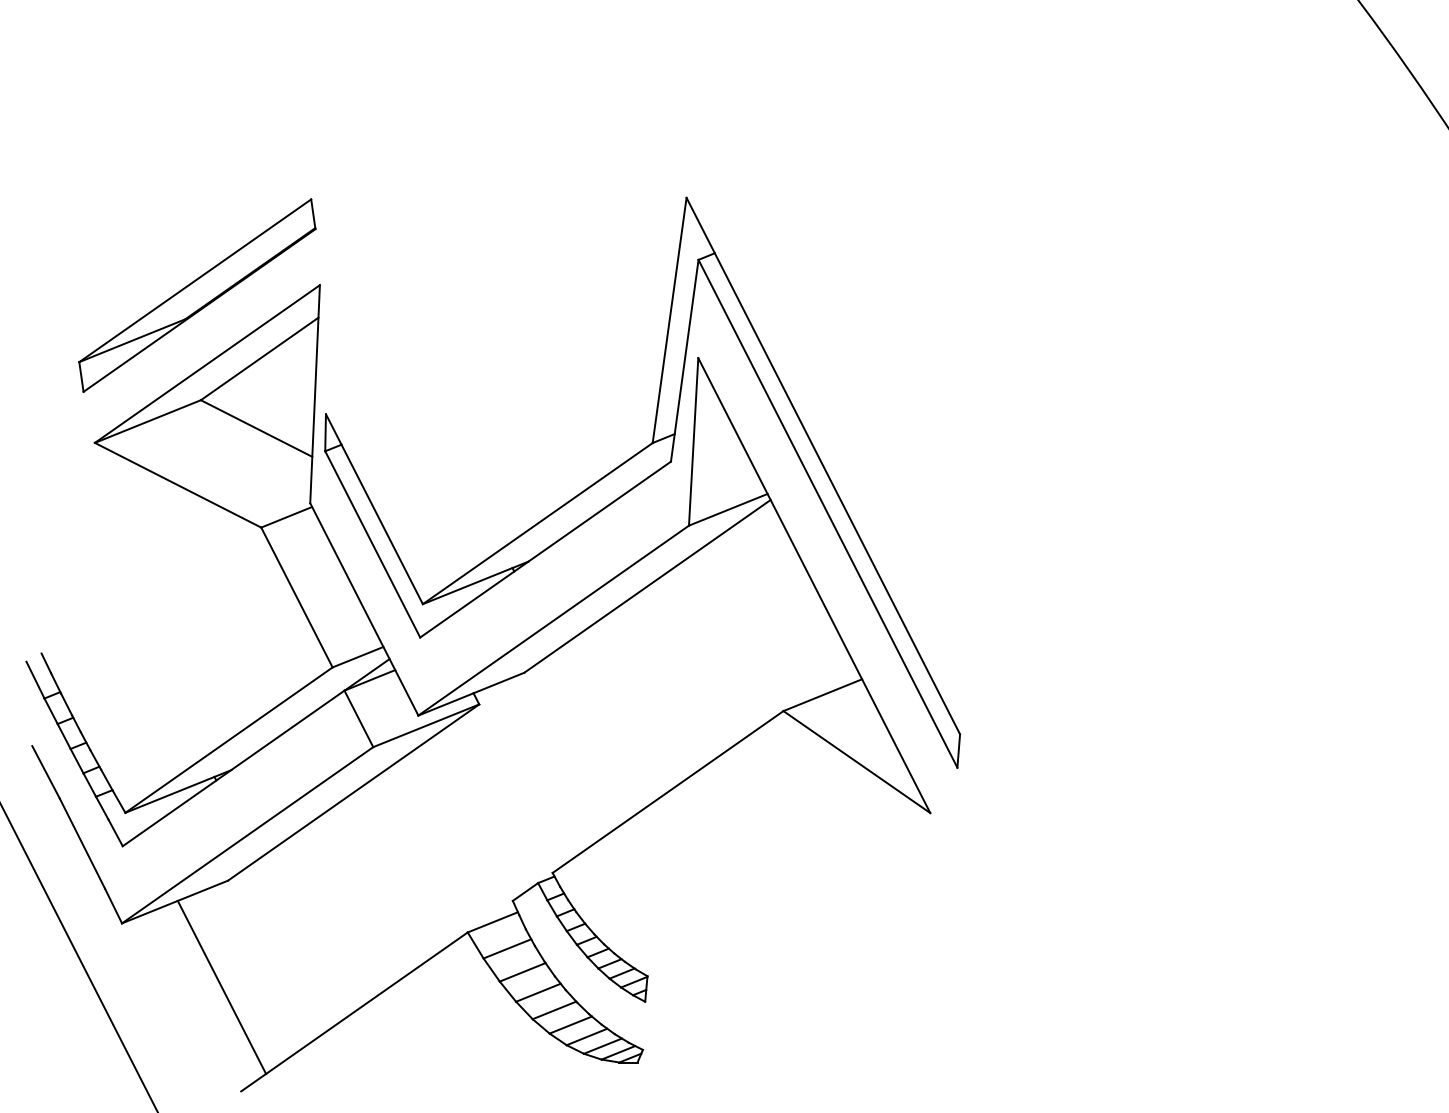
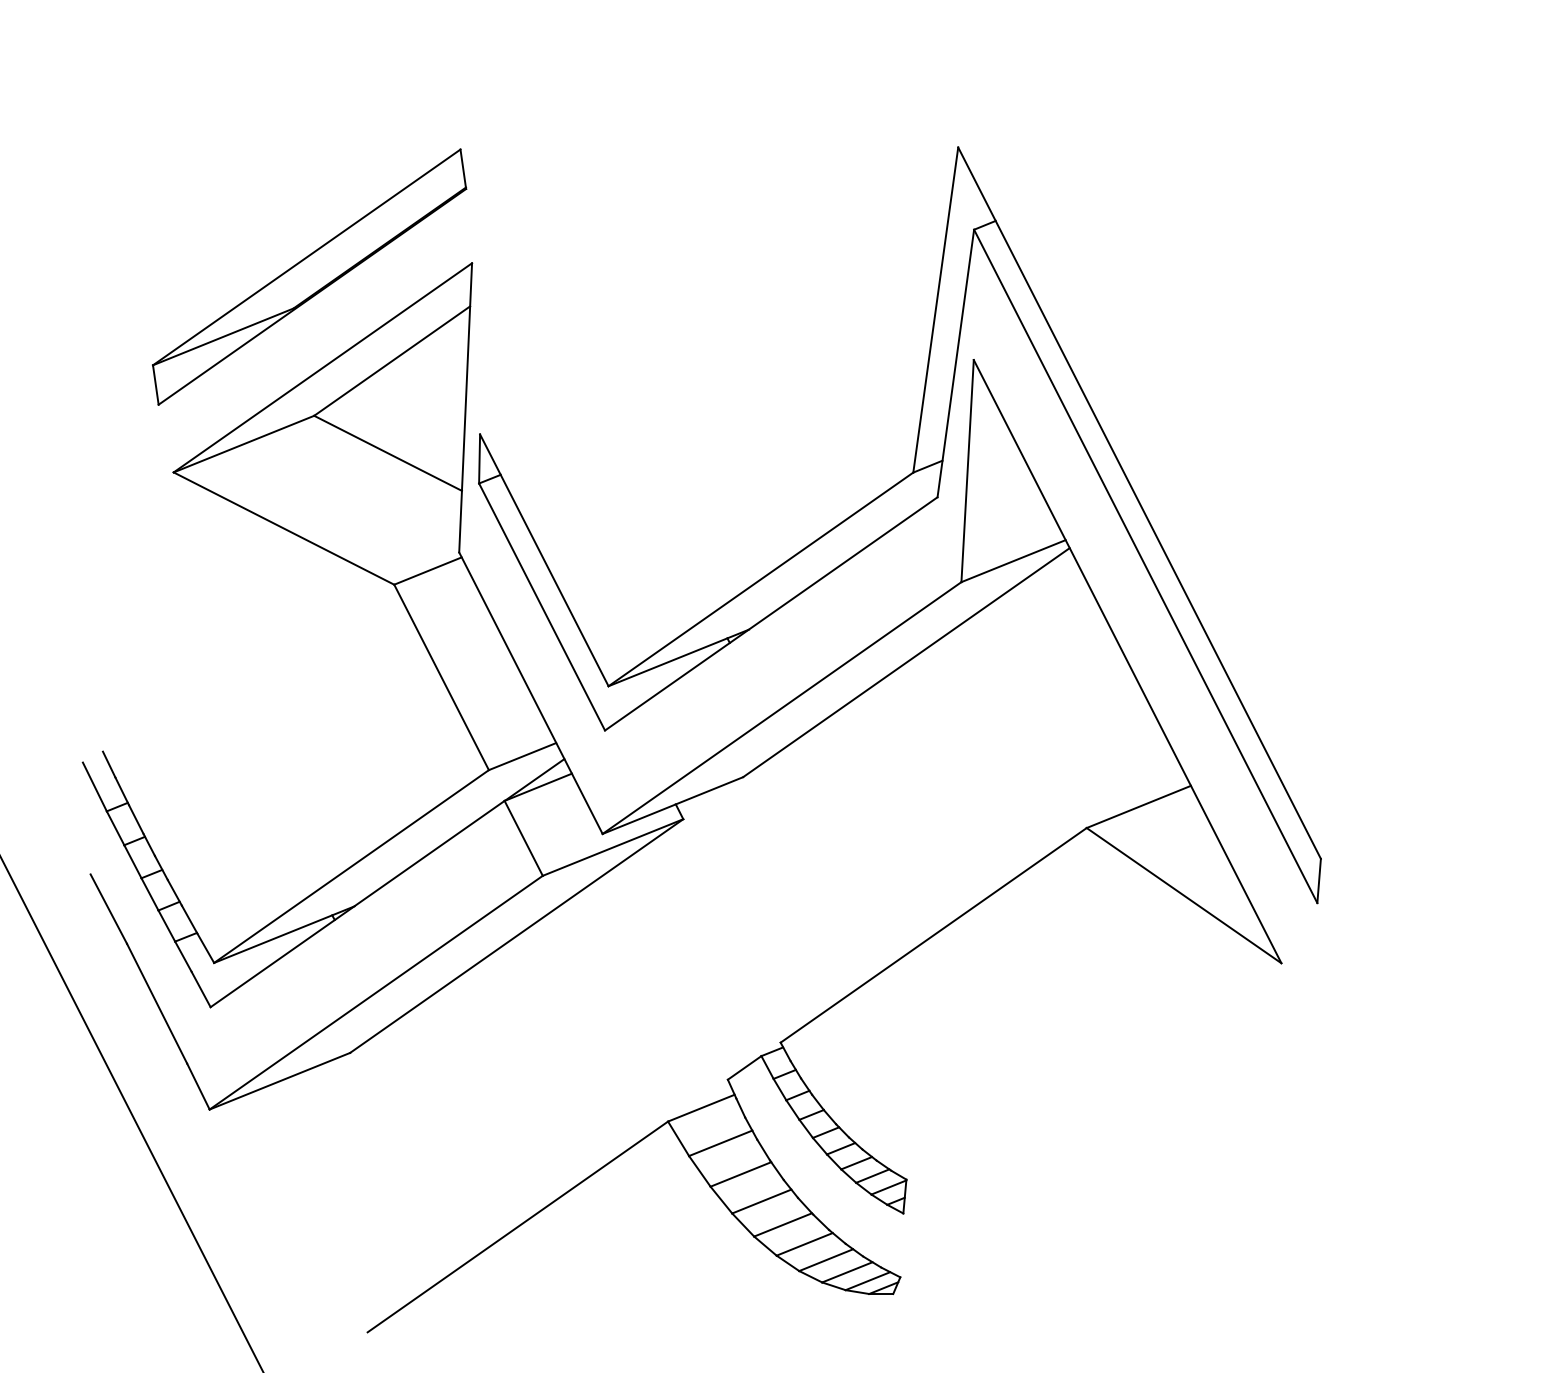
line: (221, 987) -> (341, 1194), removed

